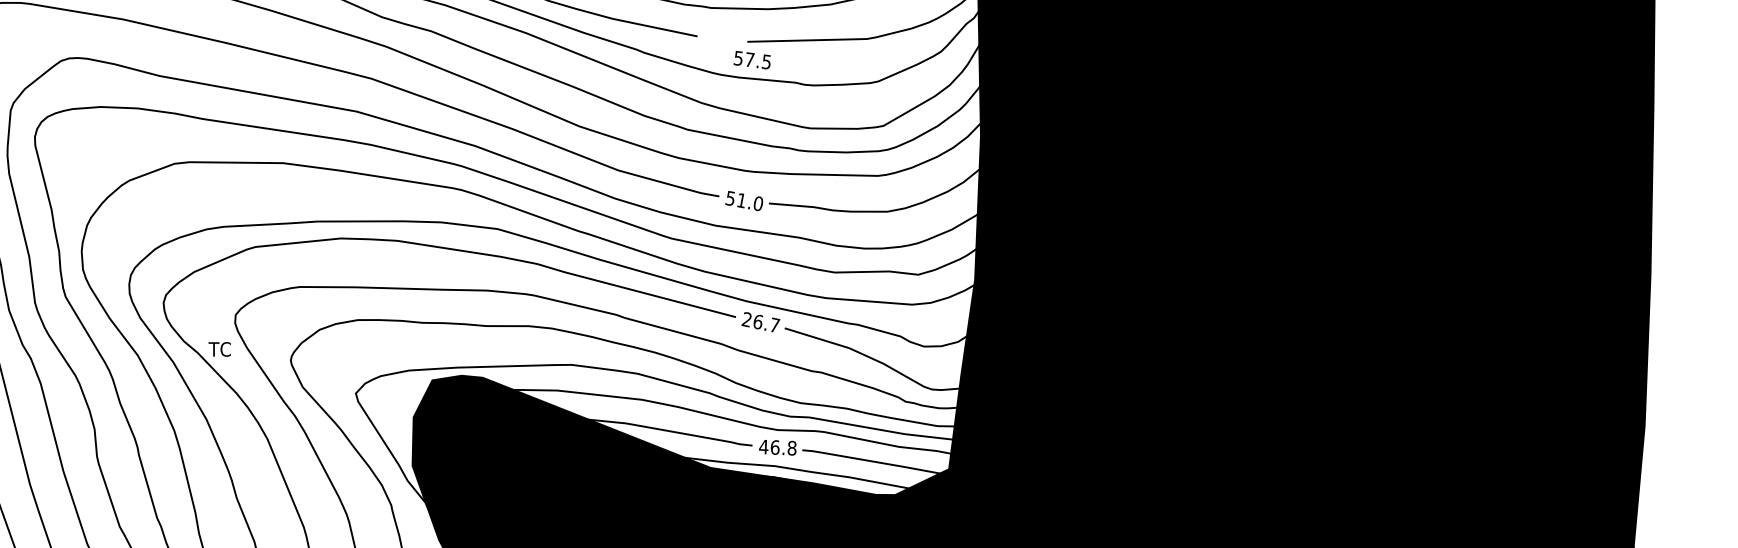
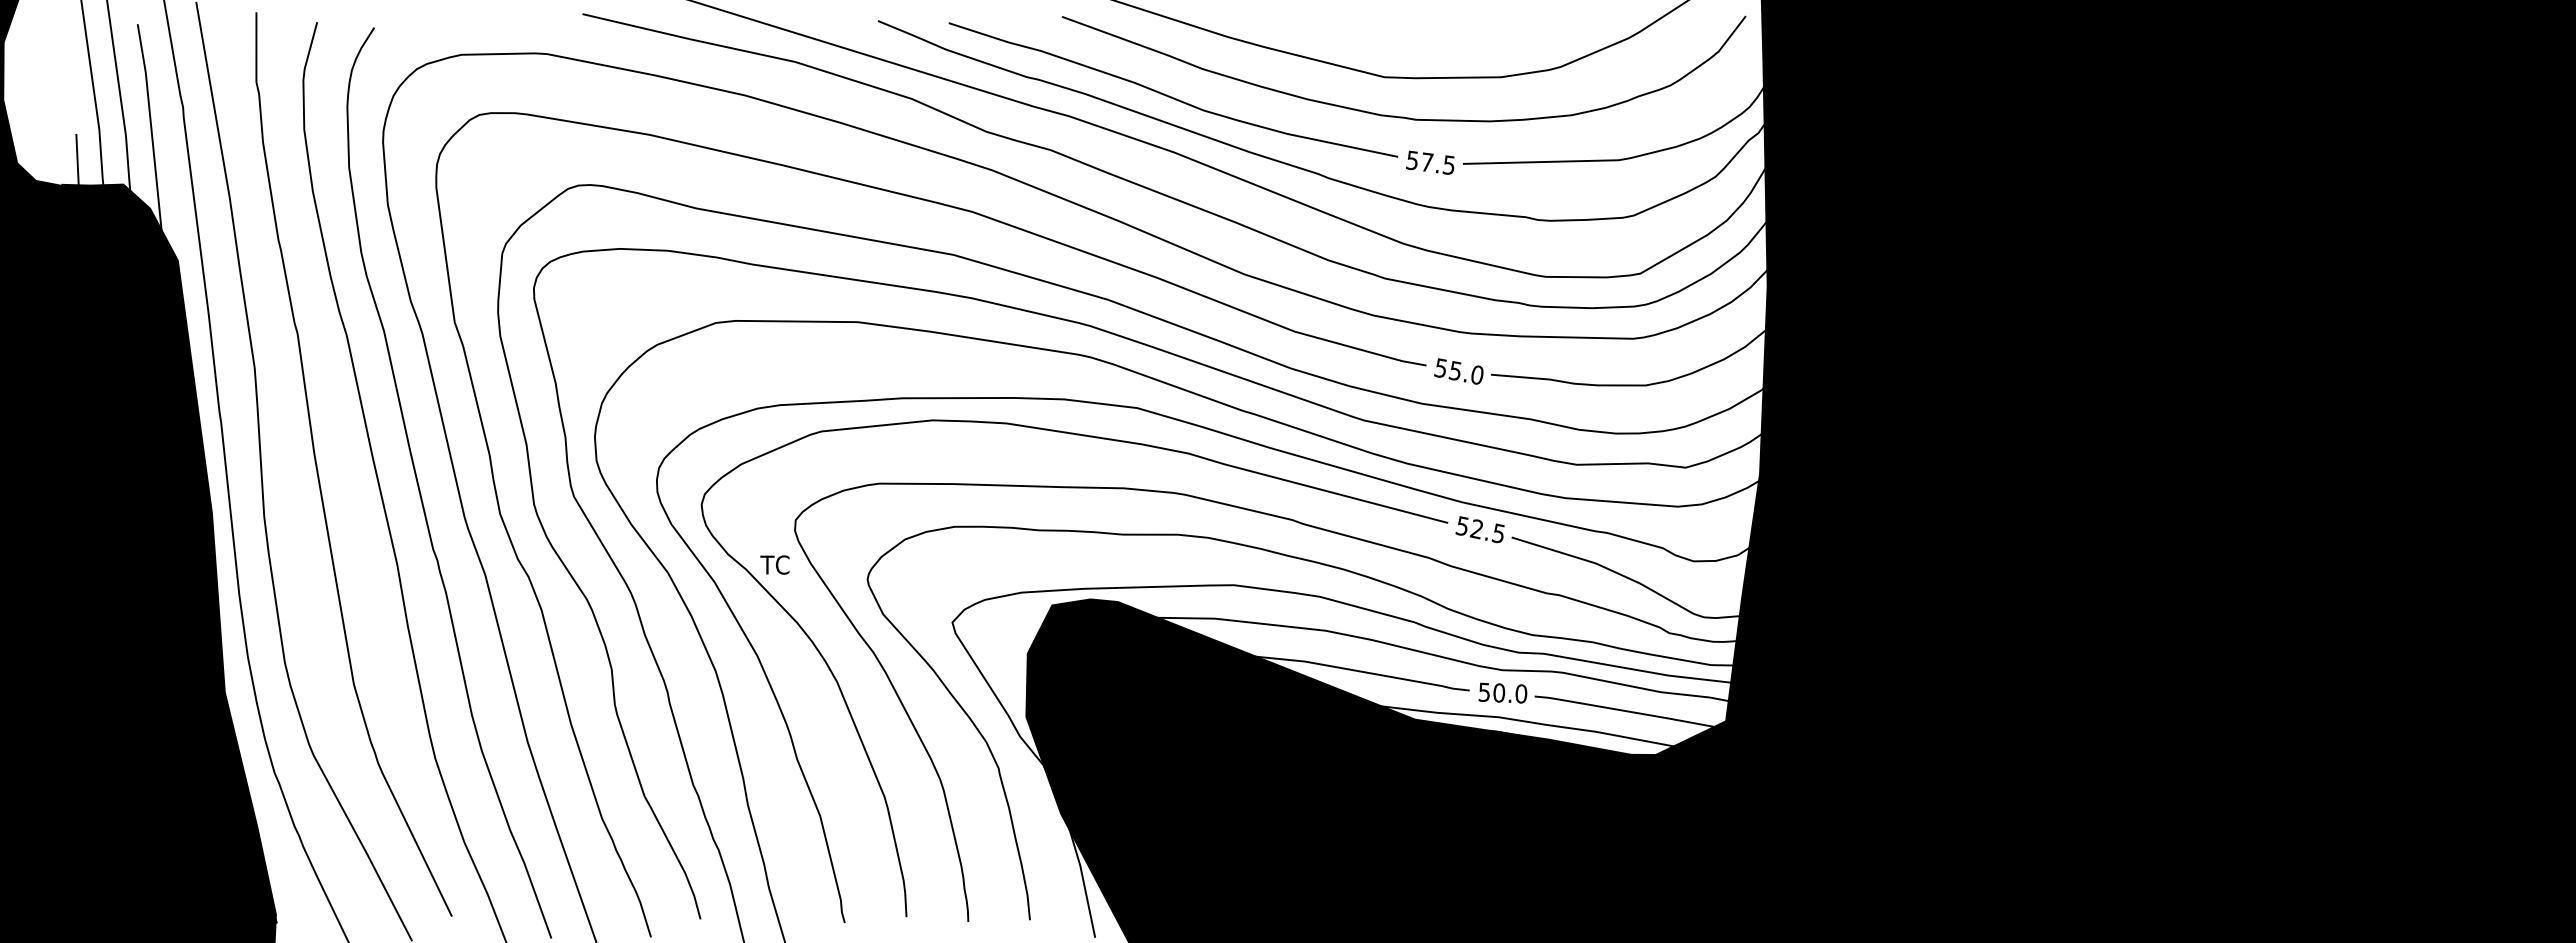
text: (752, 59) -> (1430, 162), moved
text: (740, 201) -> (1454, 371), 51.0 -> 55.0
text: (760, 322) -> (1480, 529), 26.7 -> 52.5
text: (777, 447) -> (1502, 692), 46.8 -> 50.0

